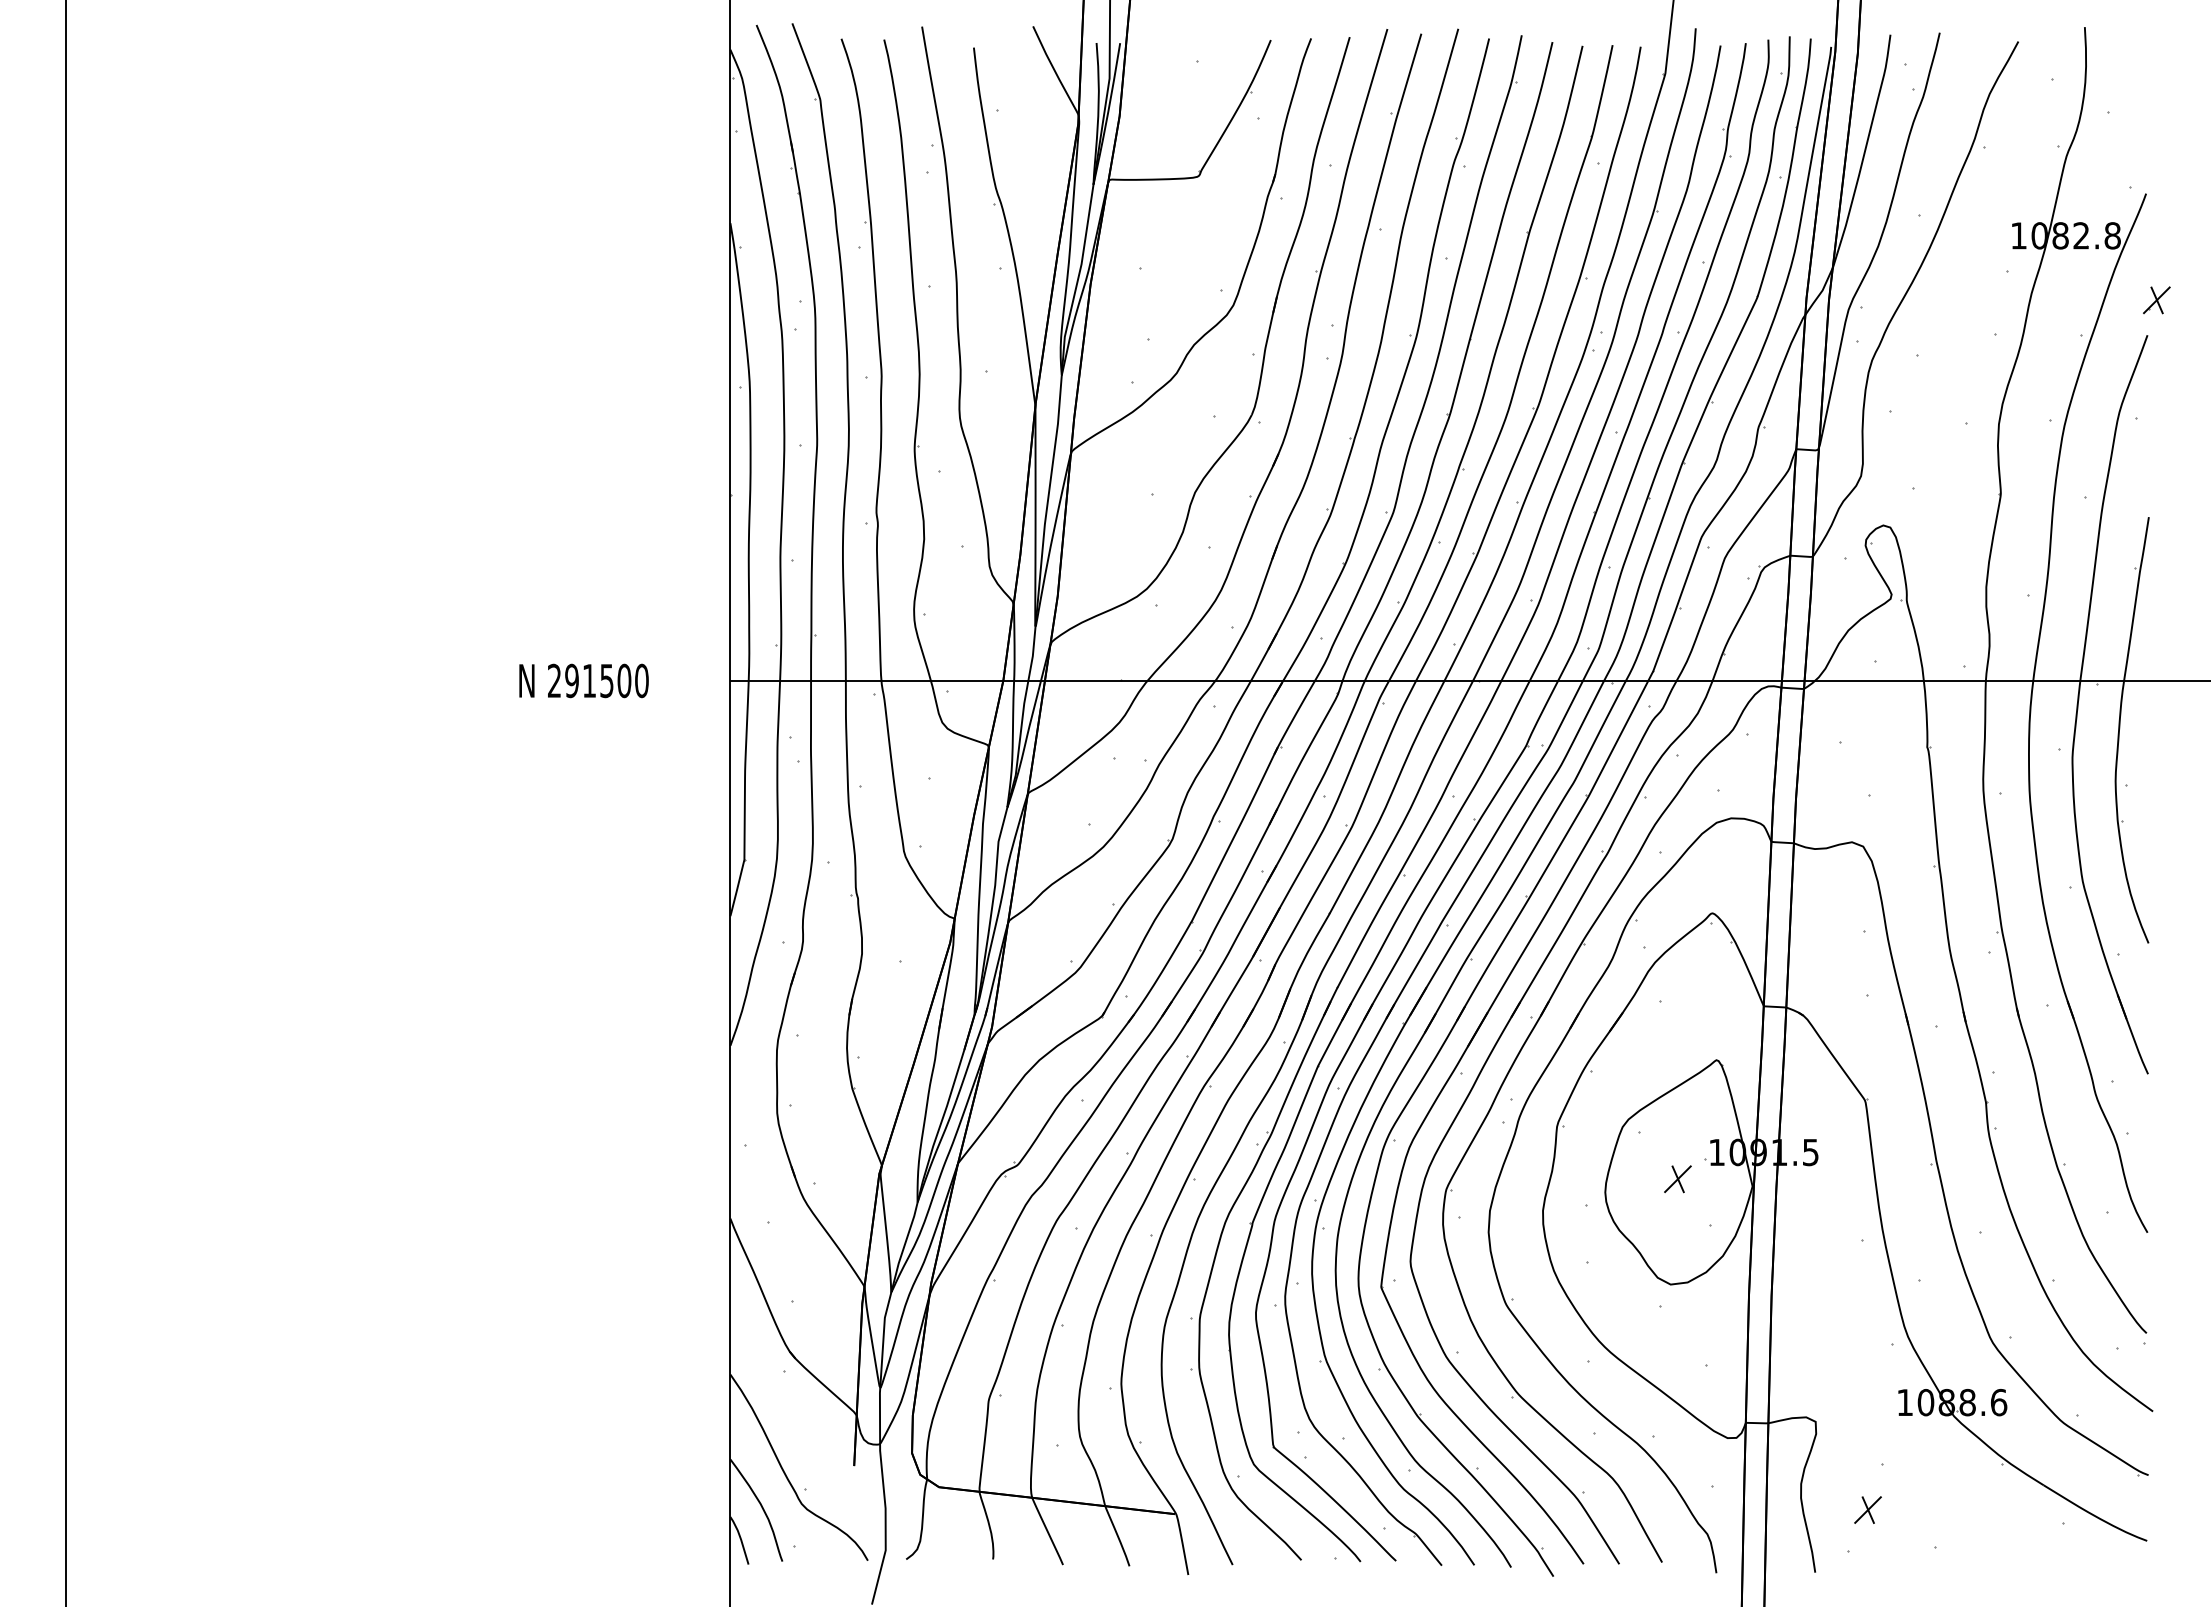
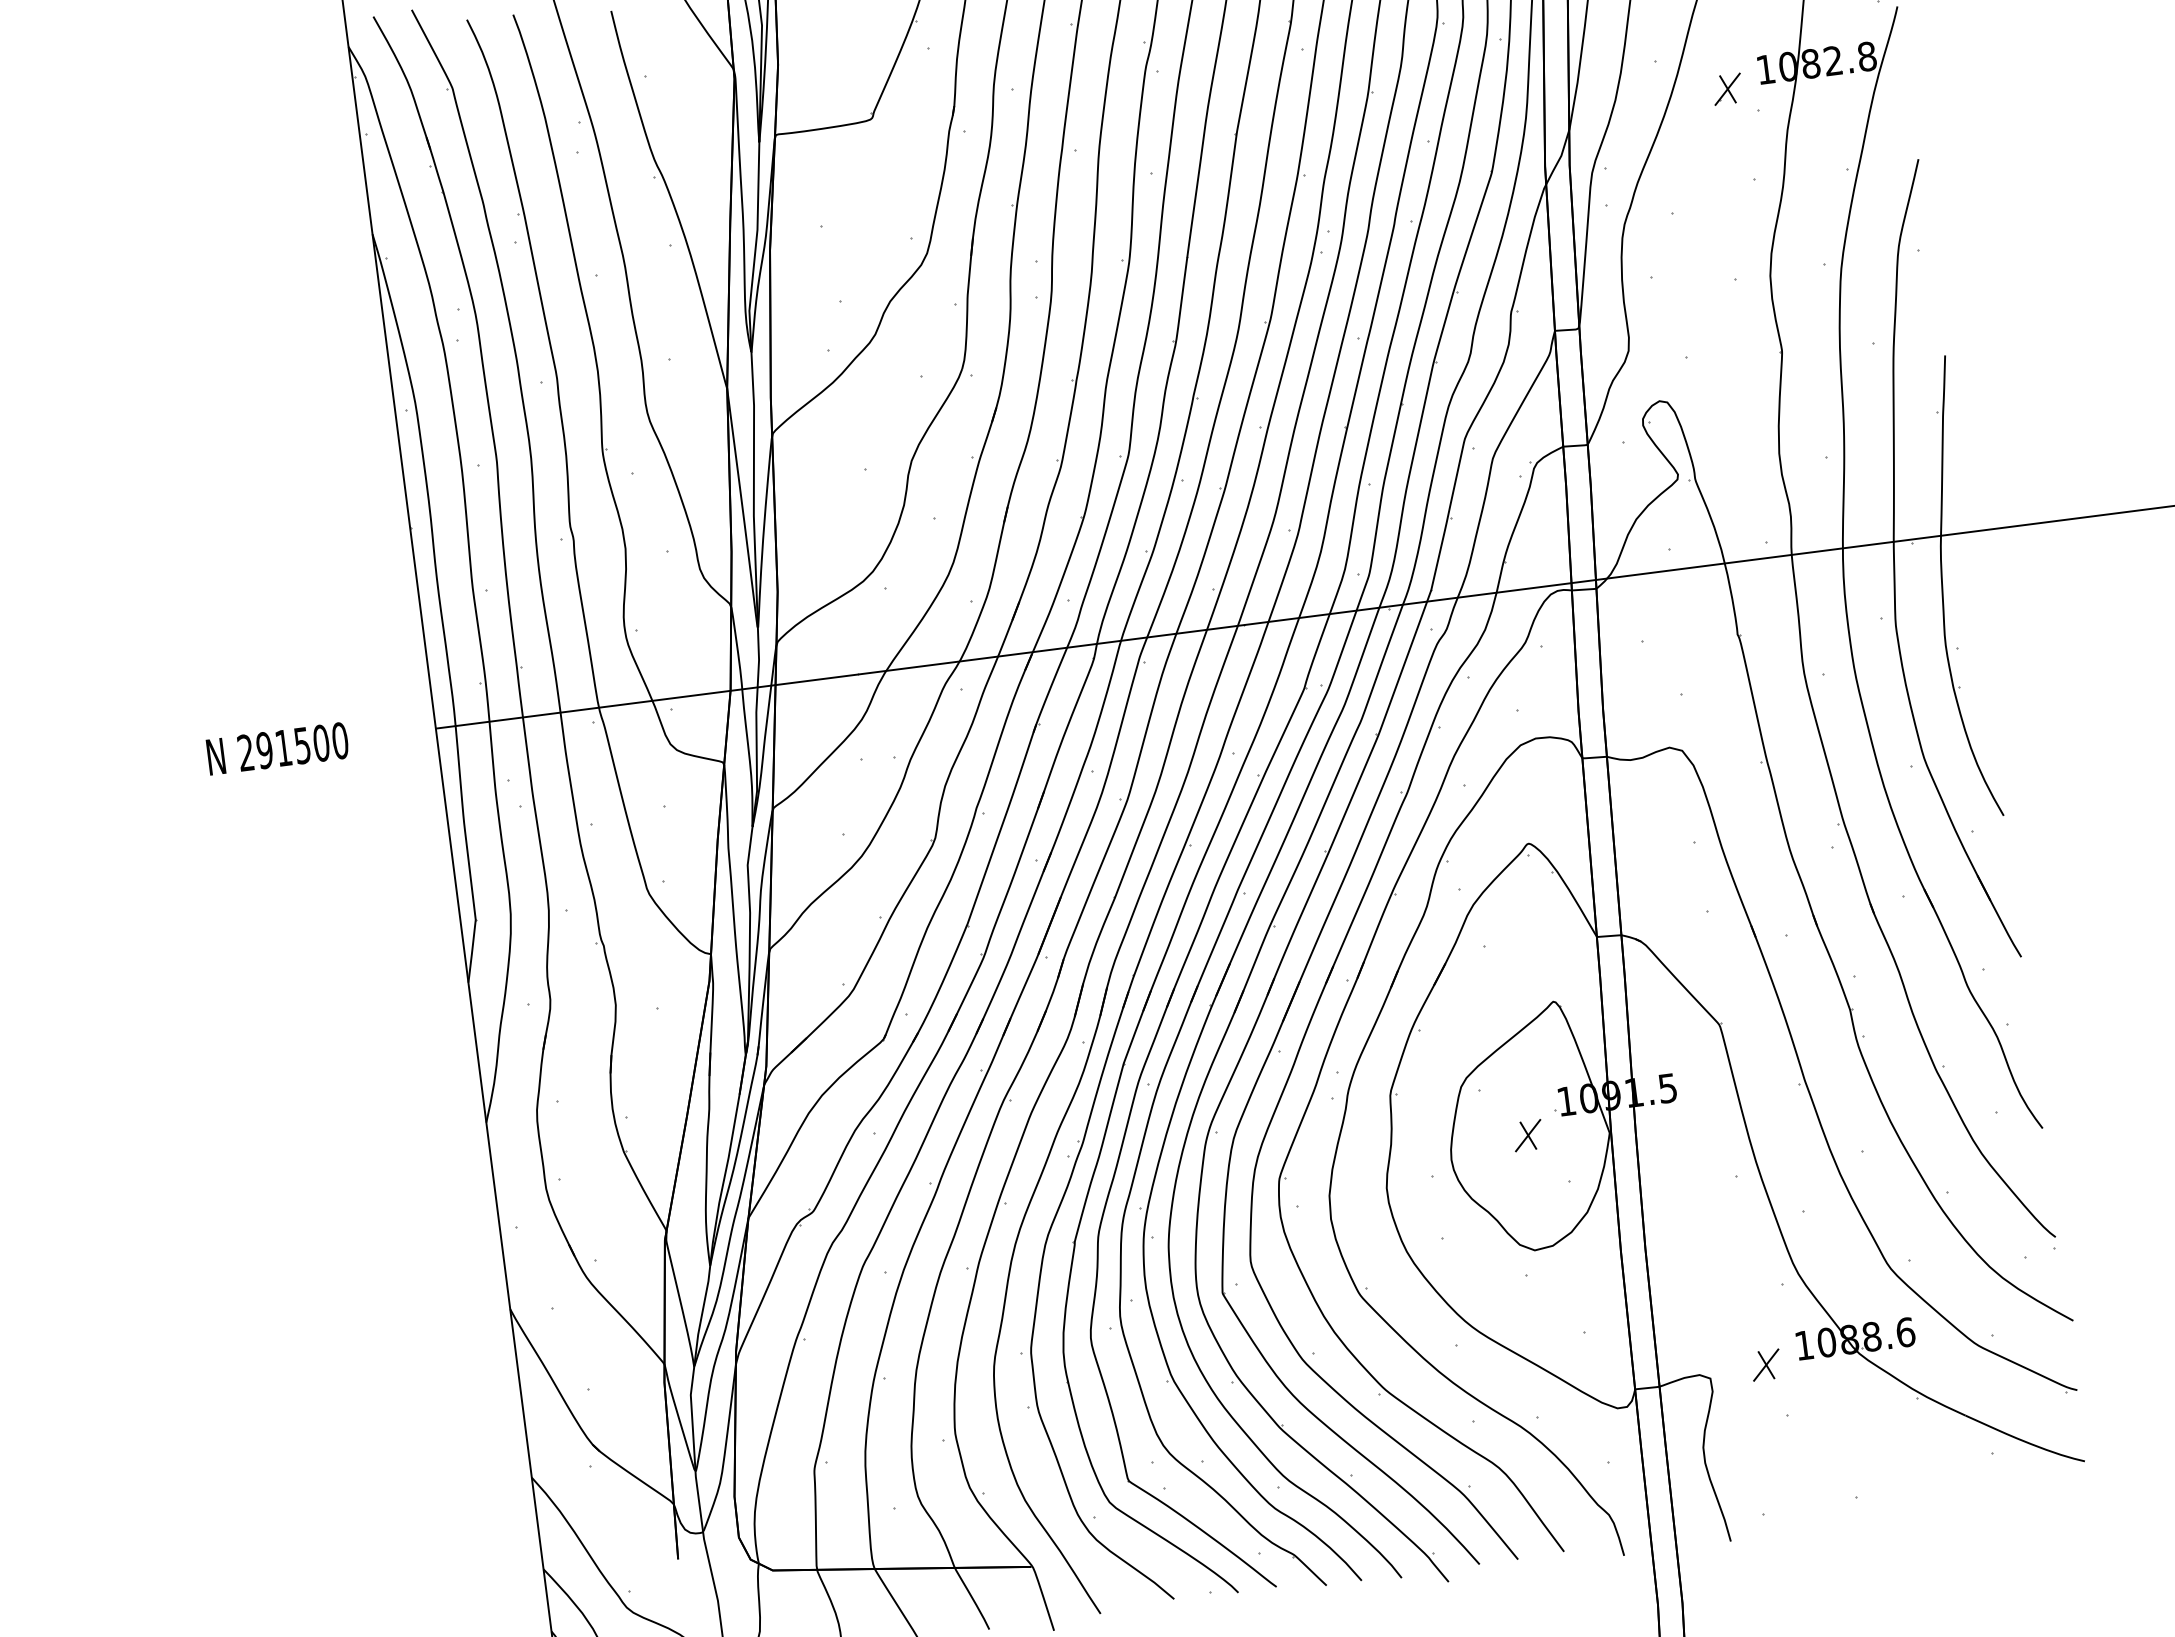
part: (2156, 300) -> (1727, 89), moved
part: (1867, 1509) -> (1765, 1364), moved

